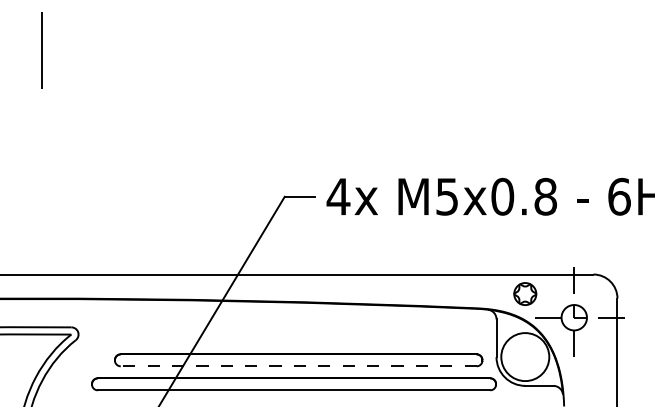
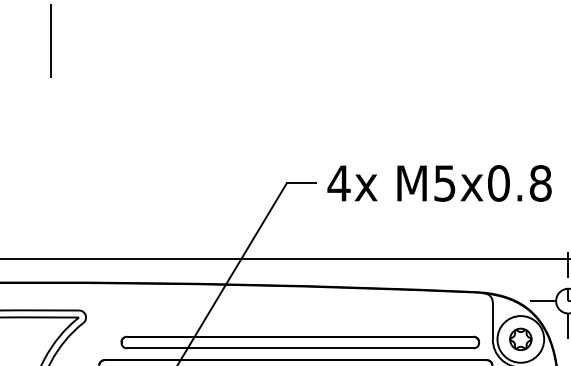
part: (525, 293) -> (521, 338), moved
line: (298, 366) -> (300, 348), dashed -> solid

